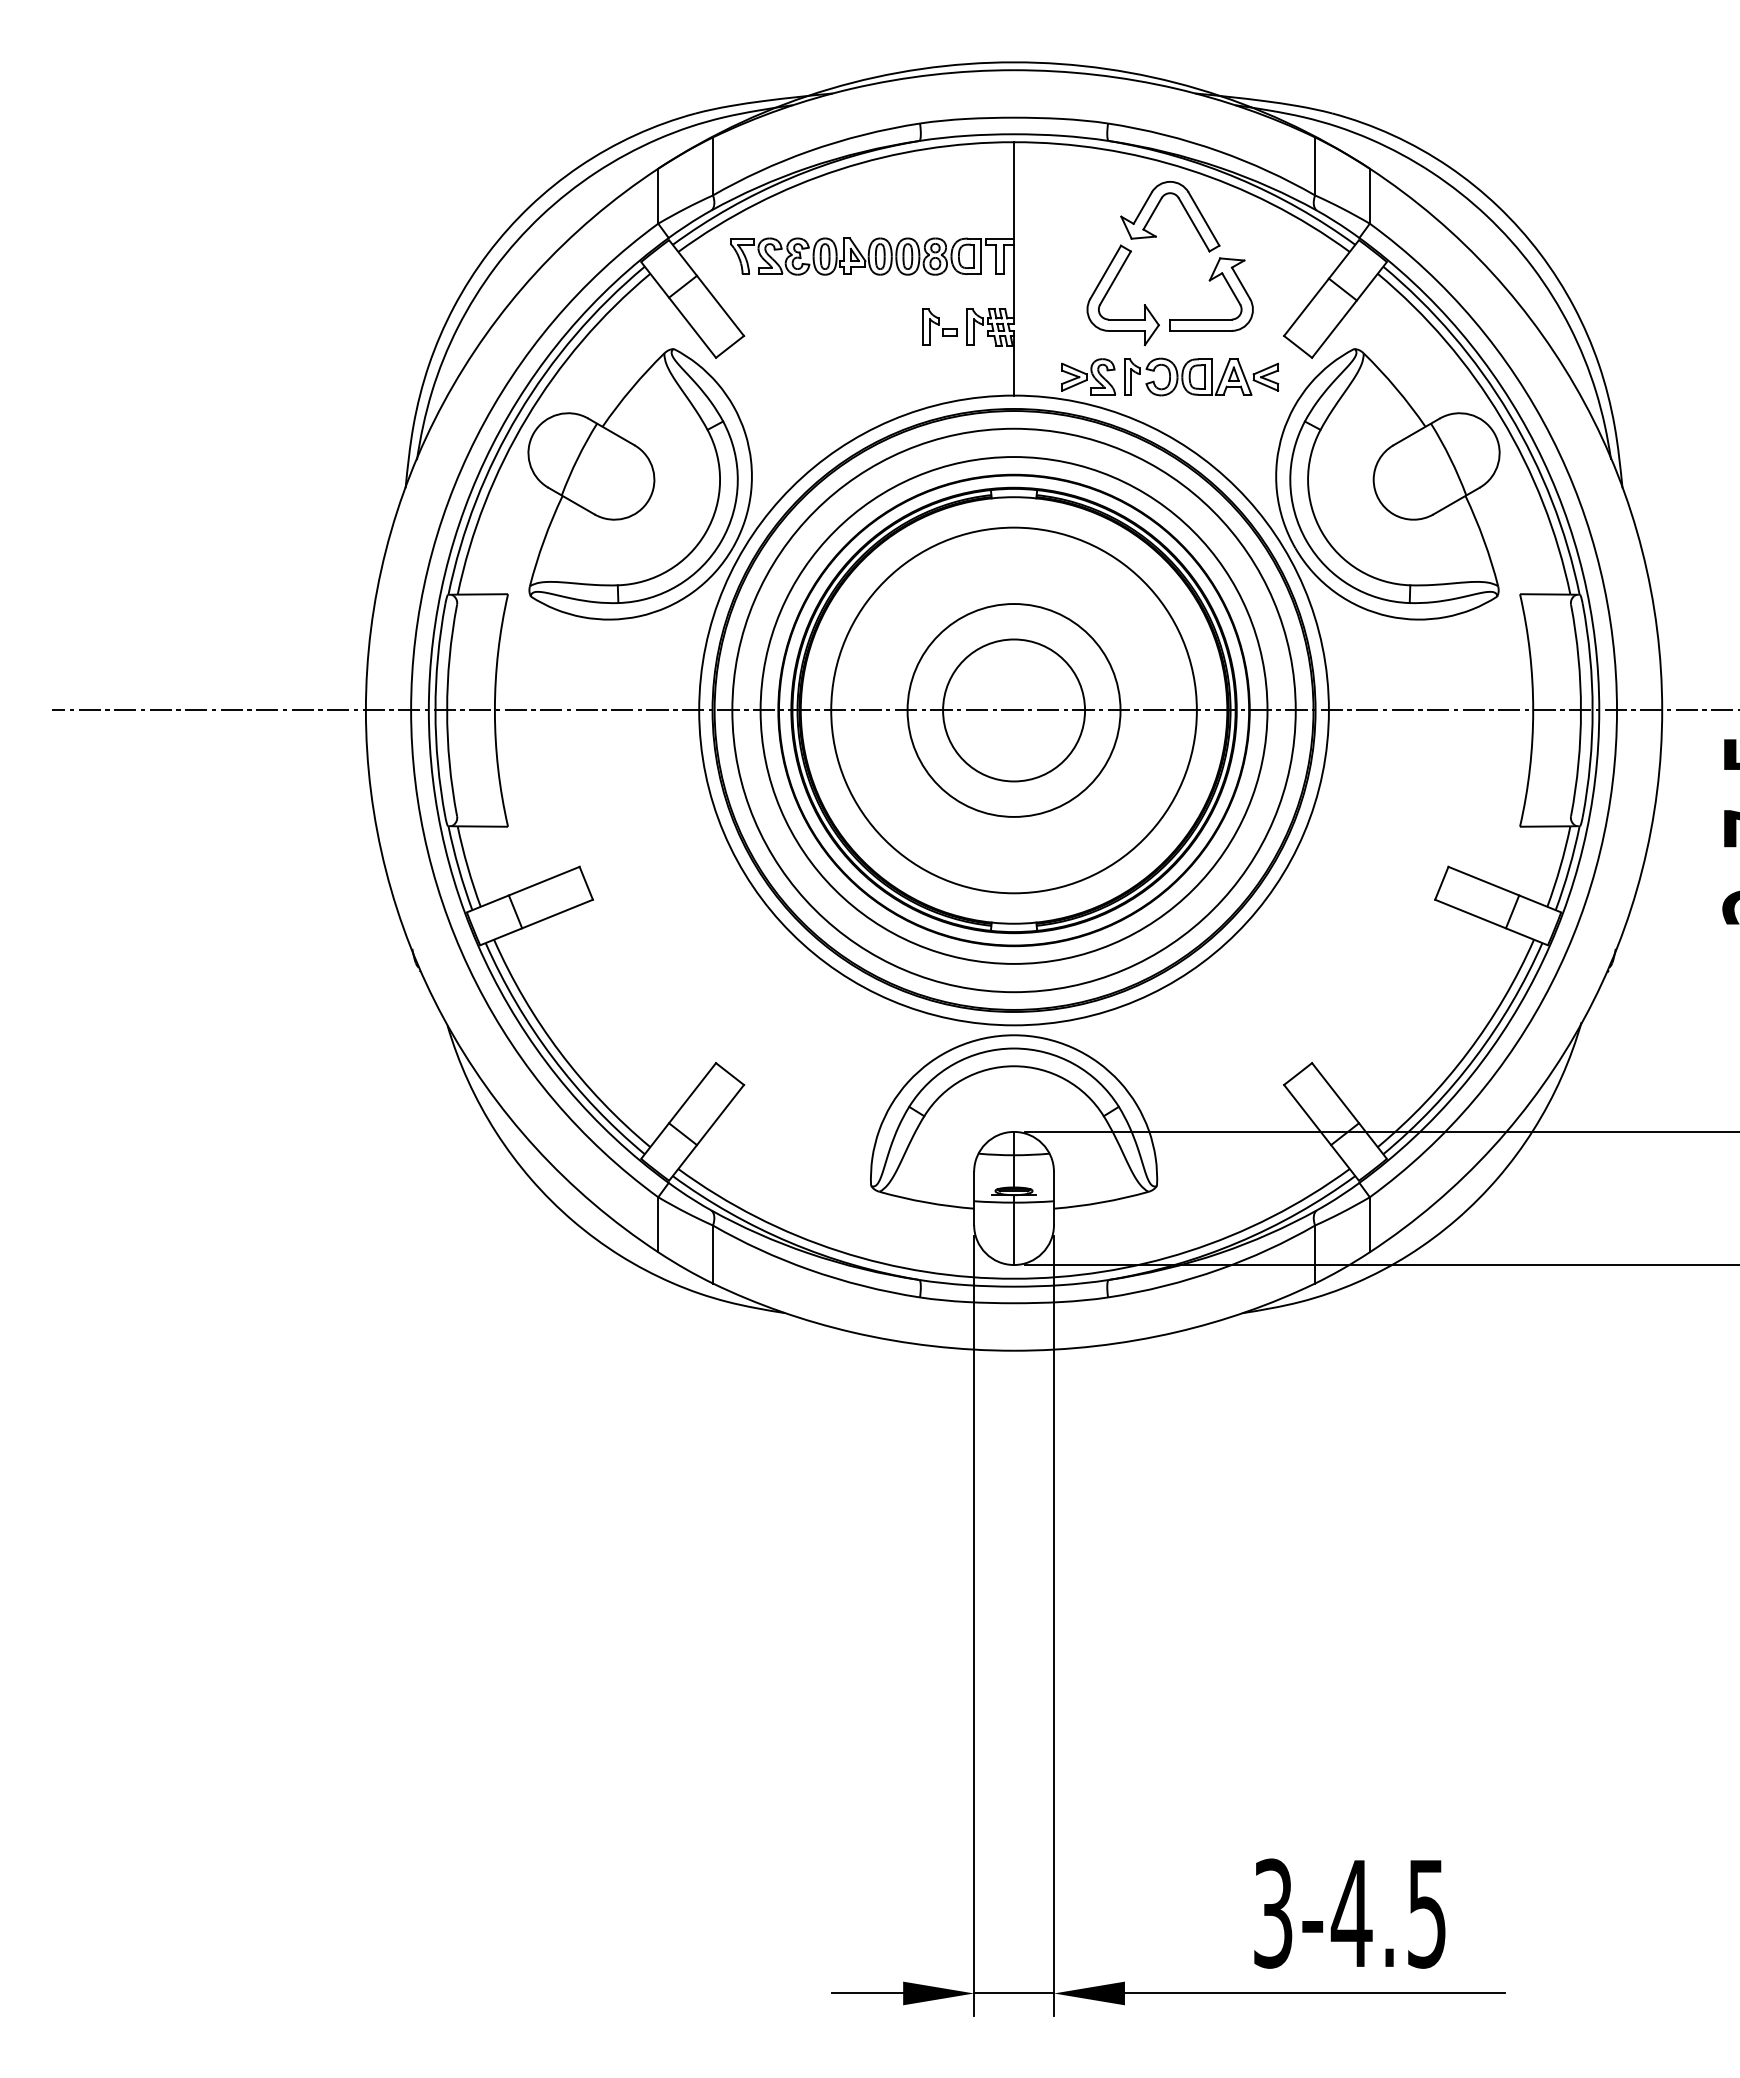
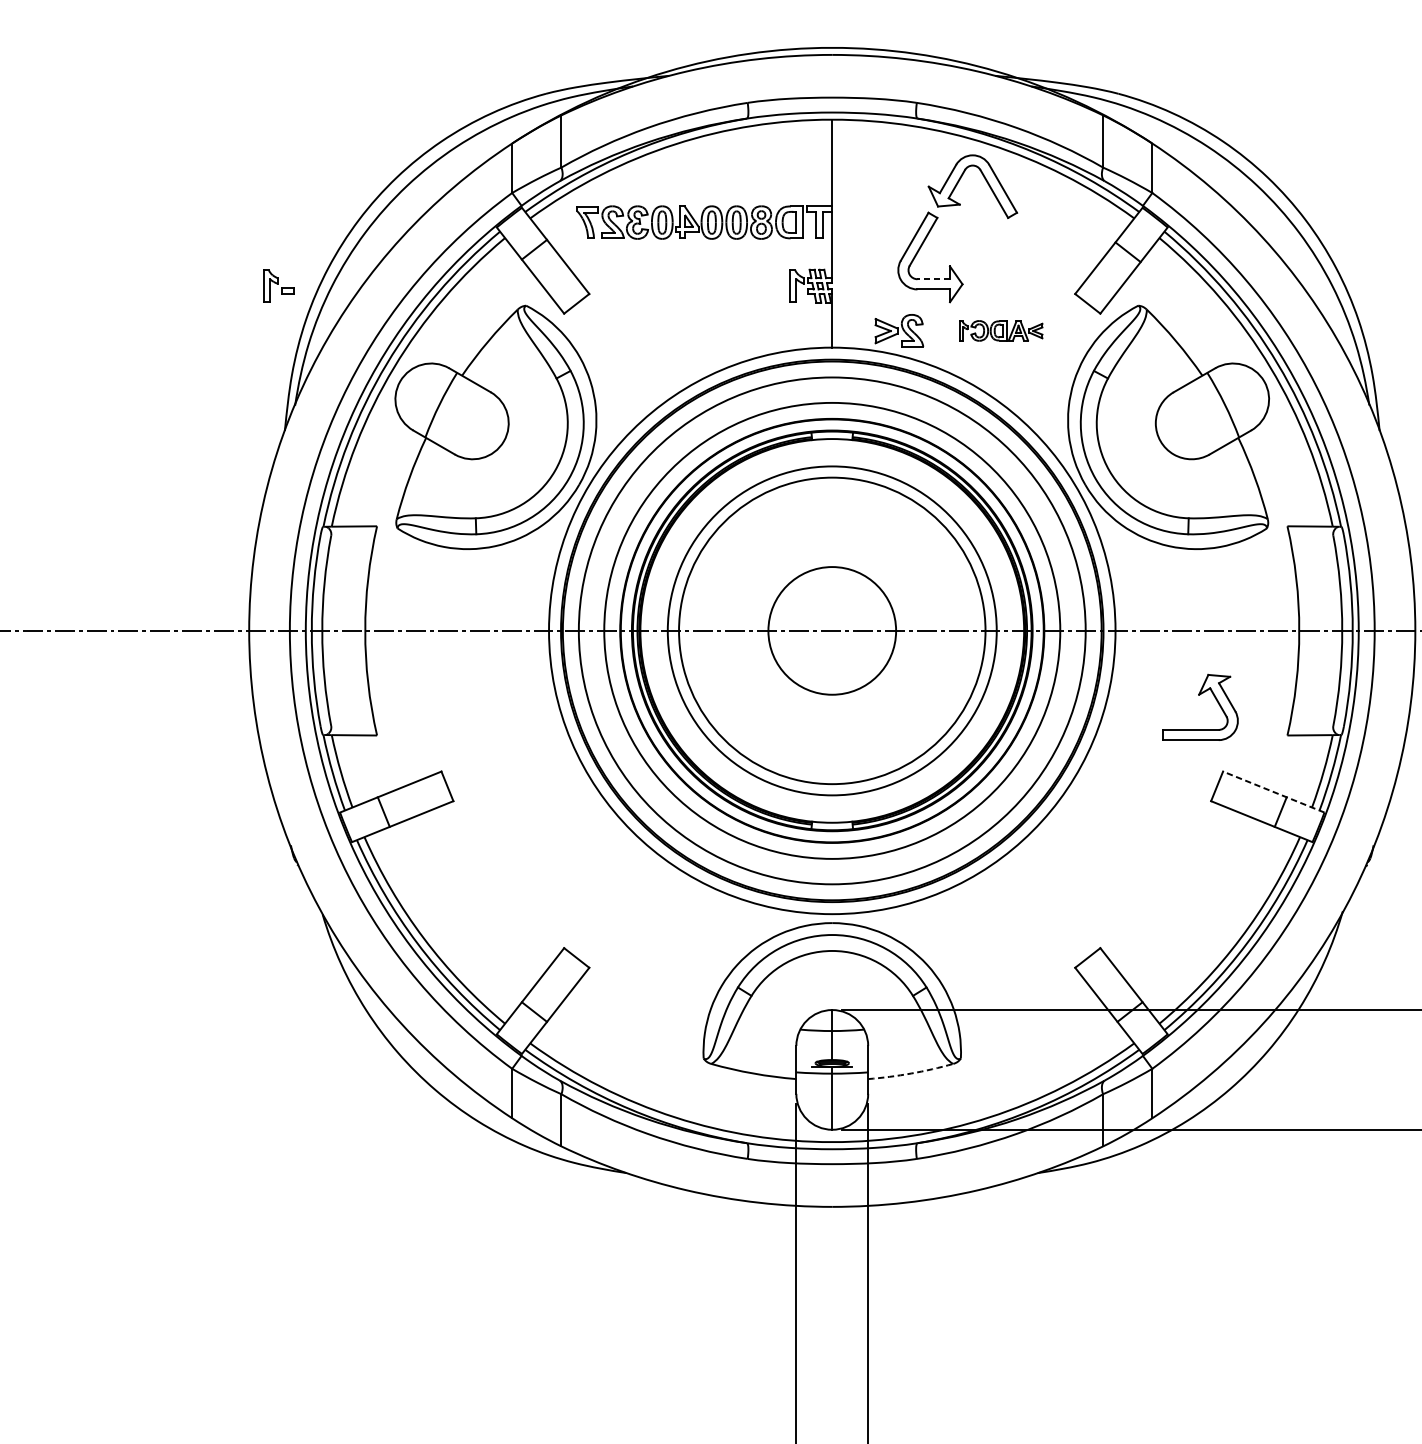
part: (1210, 281) -> (1199, 695), moved
line: (1126, 319) -> (933, 279), solid -> dashed
part: (939, 326) -> (278, 285), moved
part: (1201, 376) -> (1000, 330), size x0.6
circle: (1013, 710) -> (831, 630), size x1.6
line: (1504, 889) -> (1273, 791), solid -> dashed
arc: (1101, 1202) -> (910, 1073), solid -> dashed

